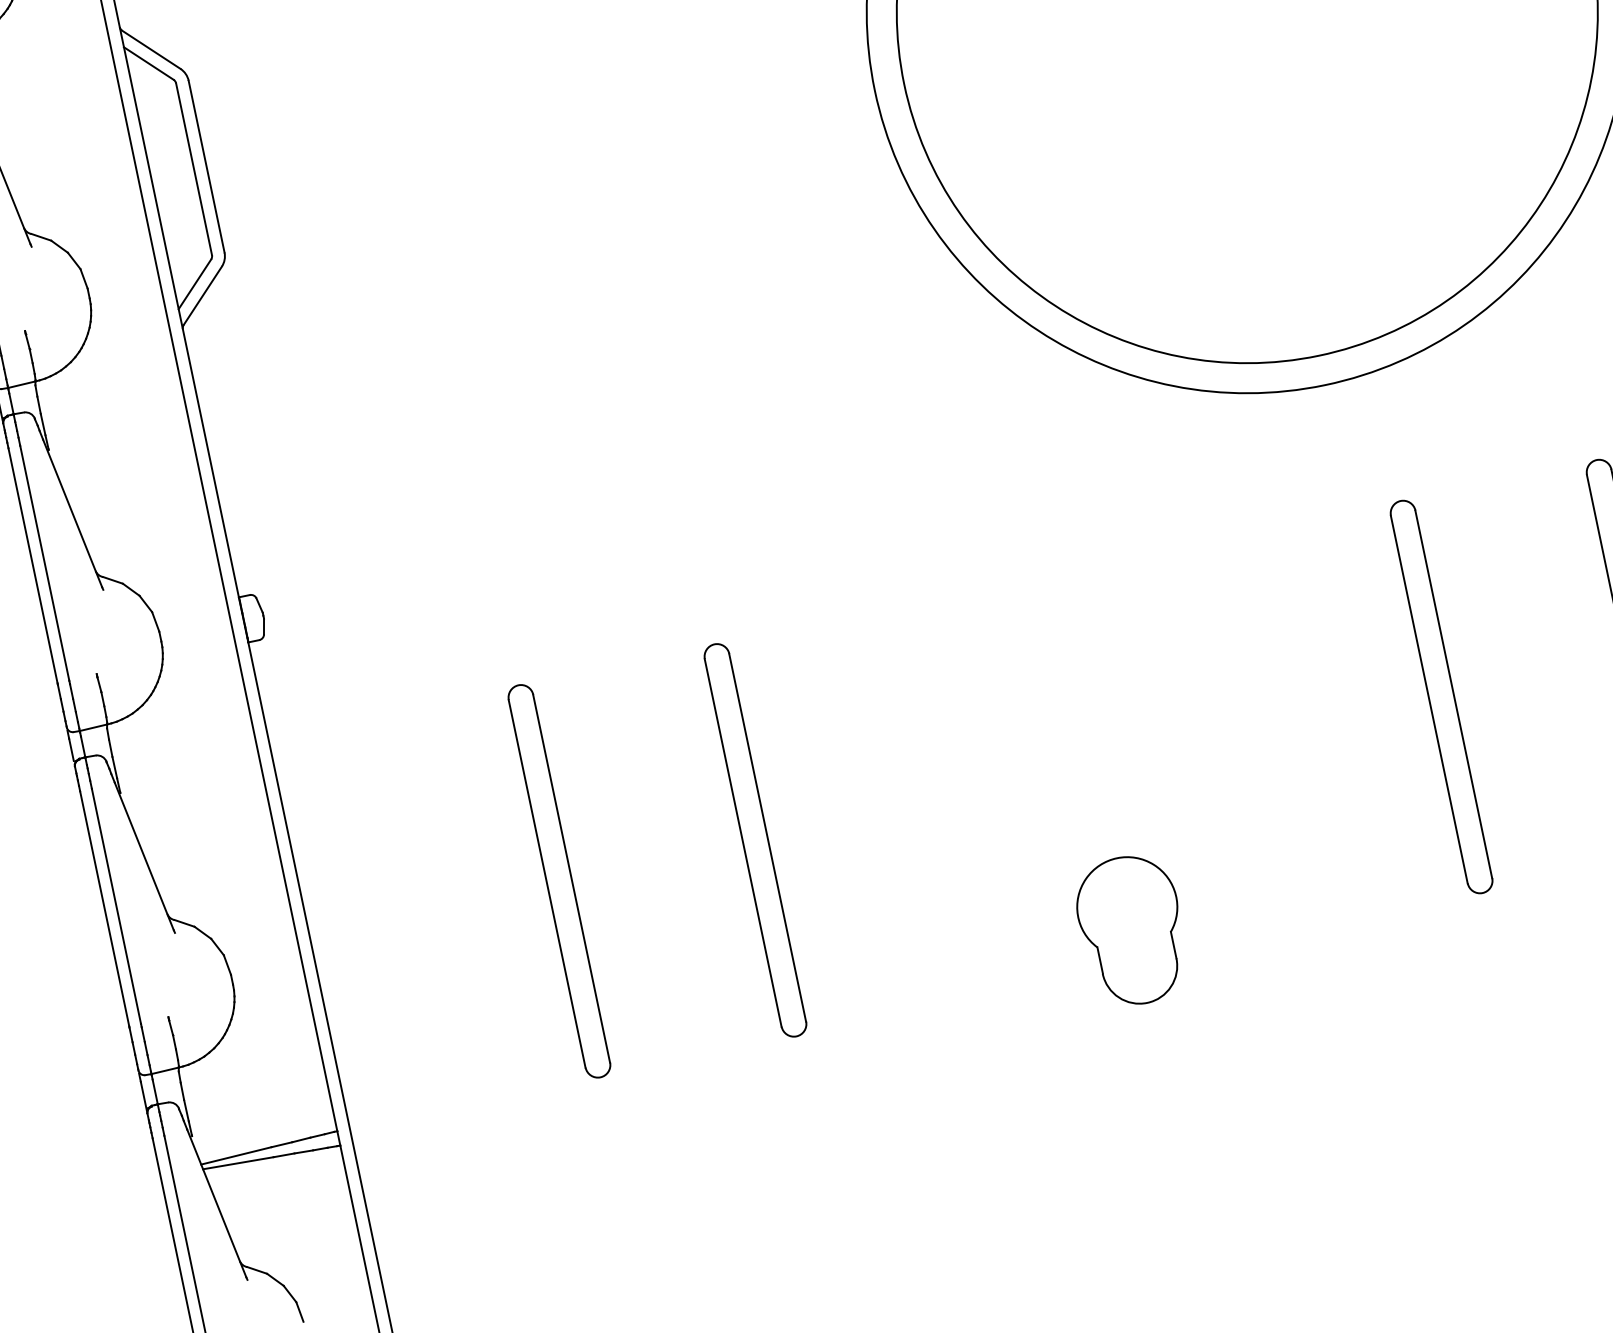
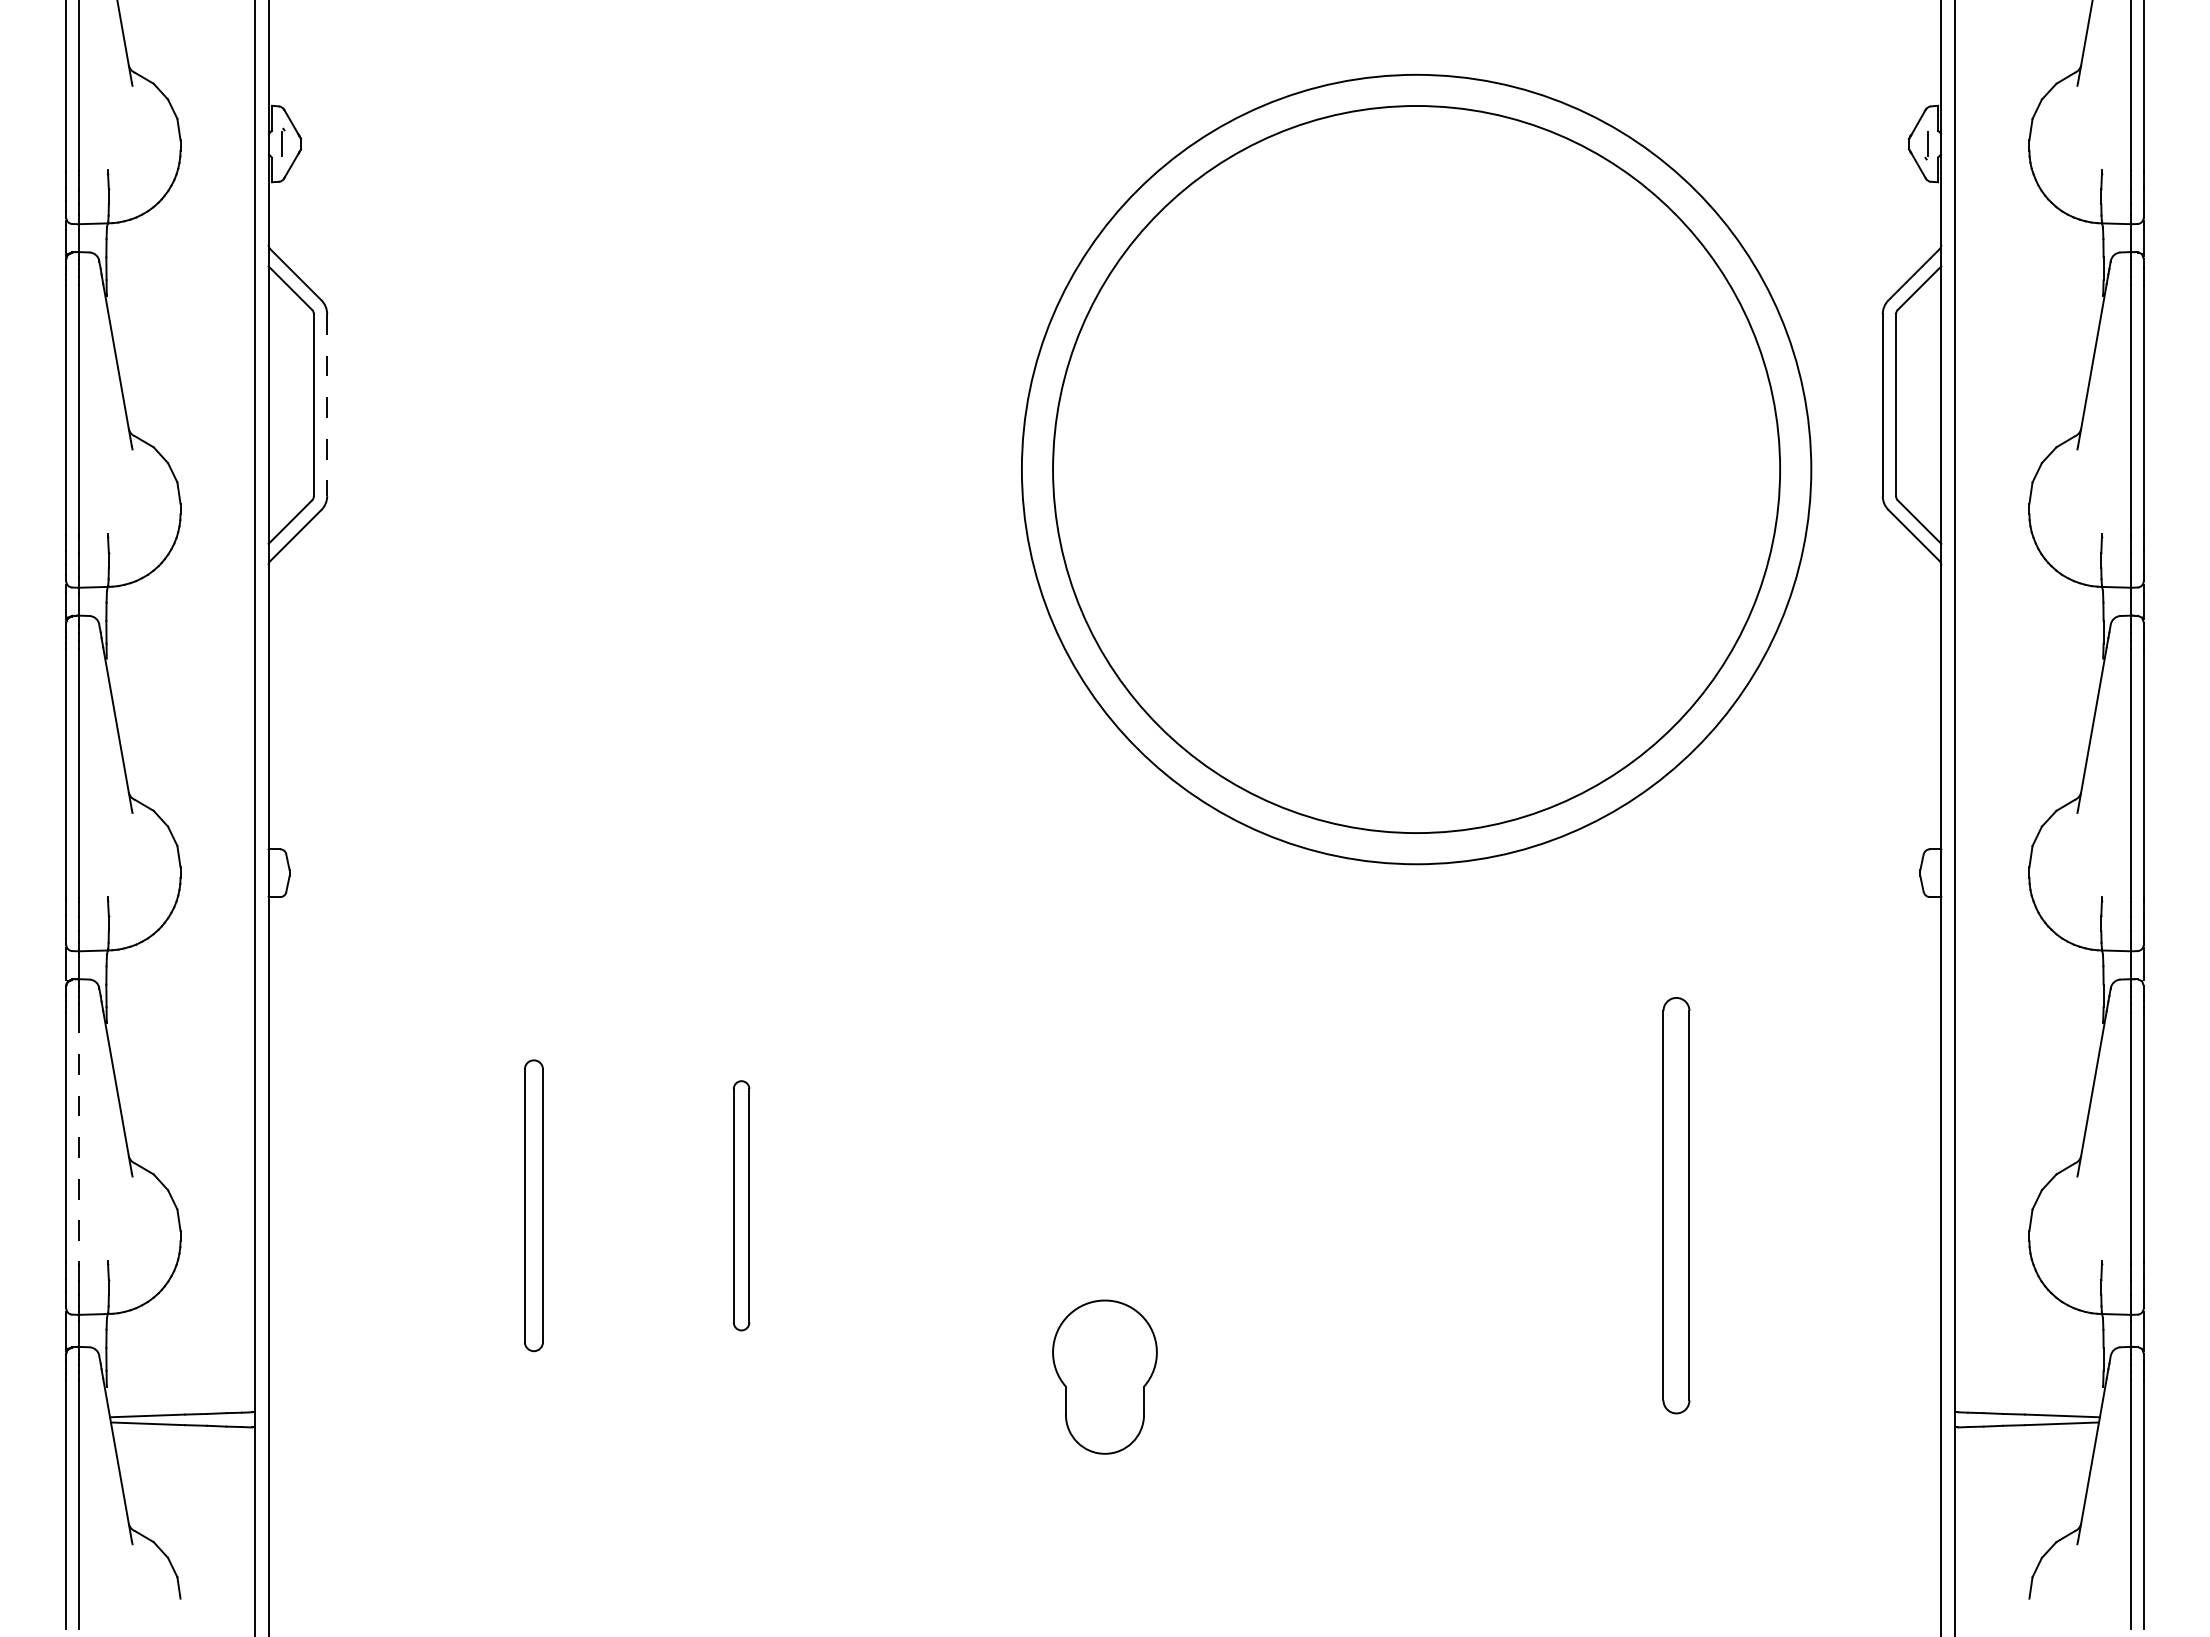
line: (206, 166) -> (327, 405), solid -> dashed
part: (1441, 696) -> (1468, 1205), removed
part: (755, 840) -> (741, 1205), size x0.6
part: (559, 881) -> (533, 1205), size x0.7
line: (116, 906) -> (78, 1137), solid -> dashed

